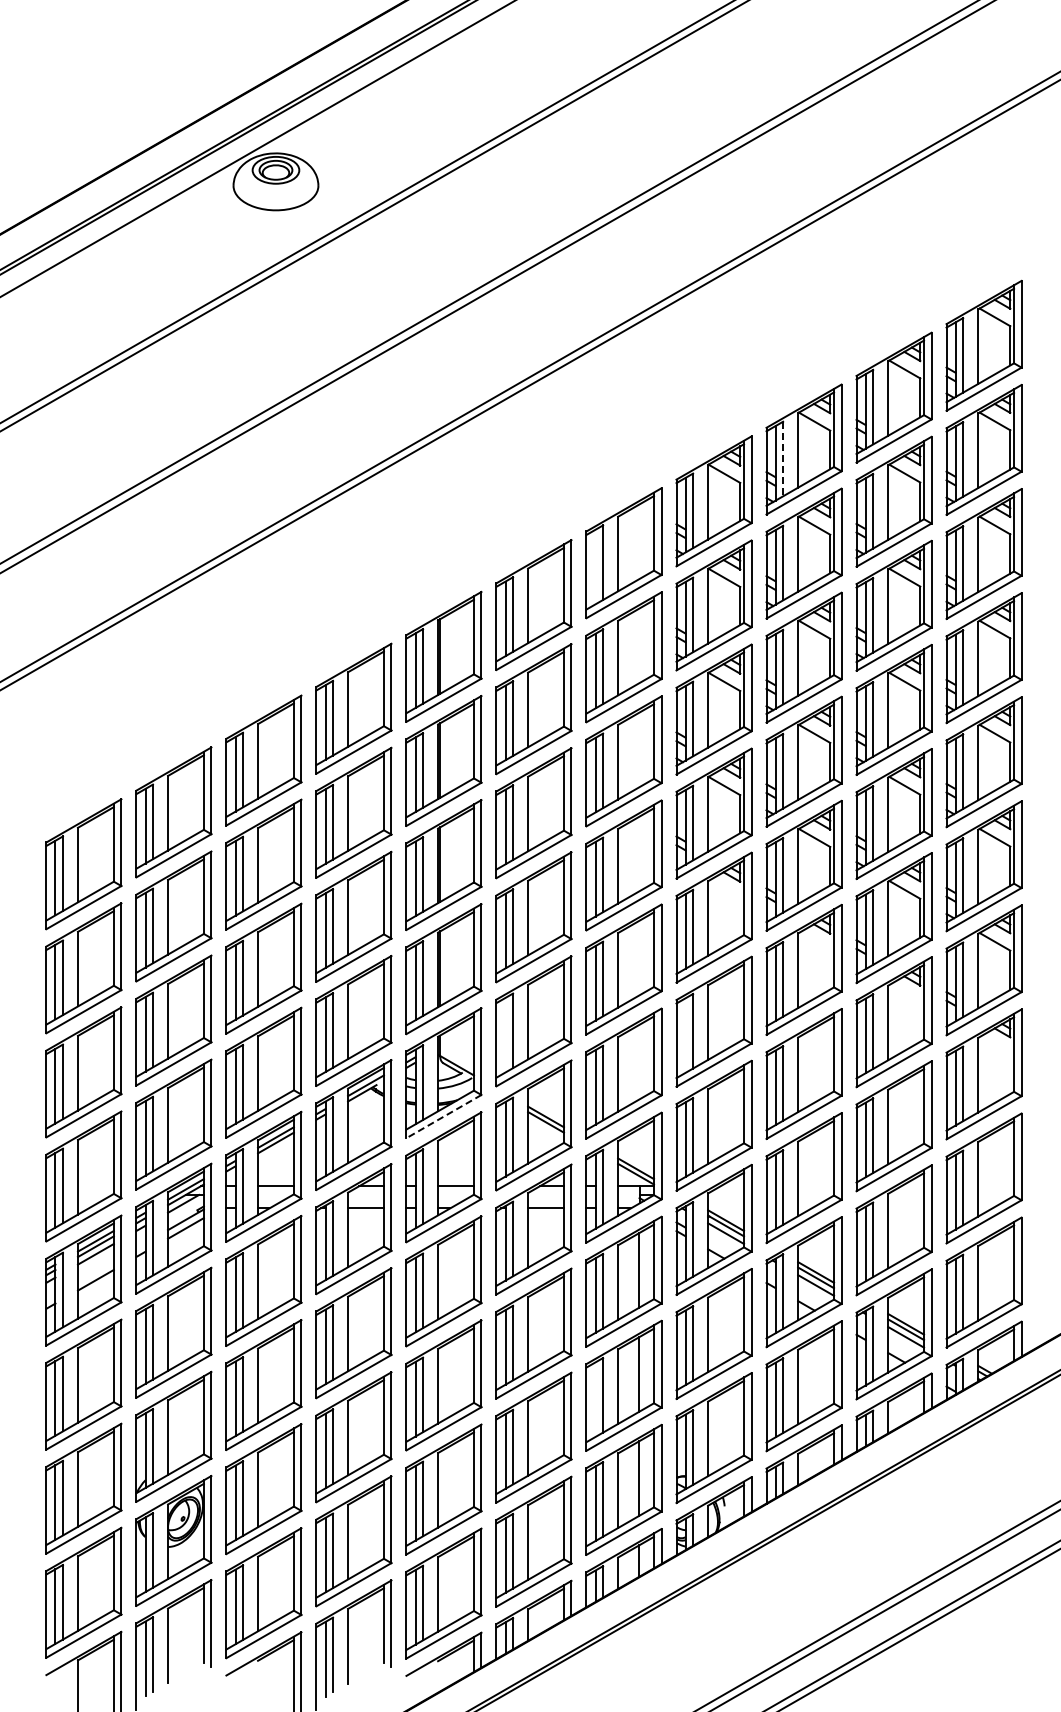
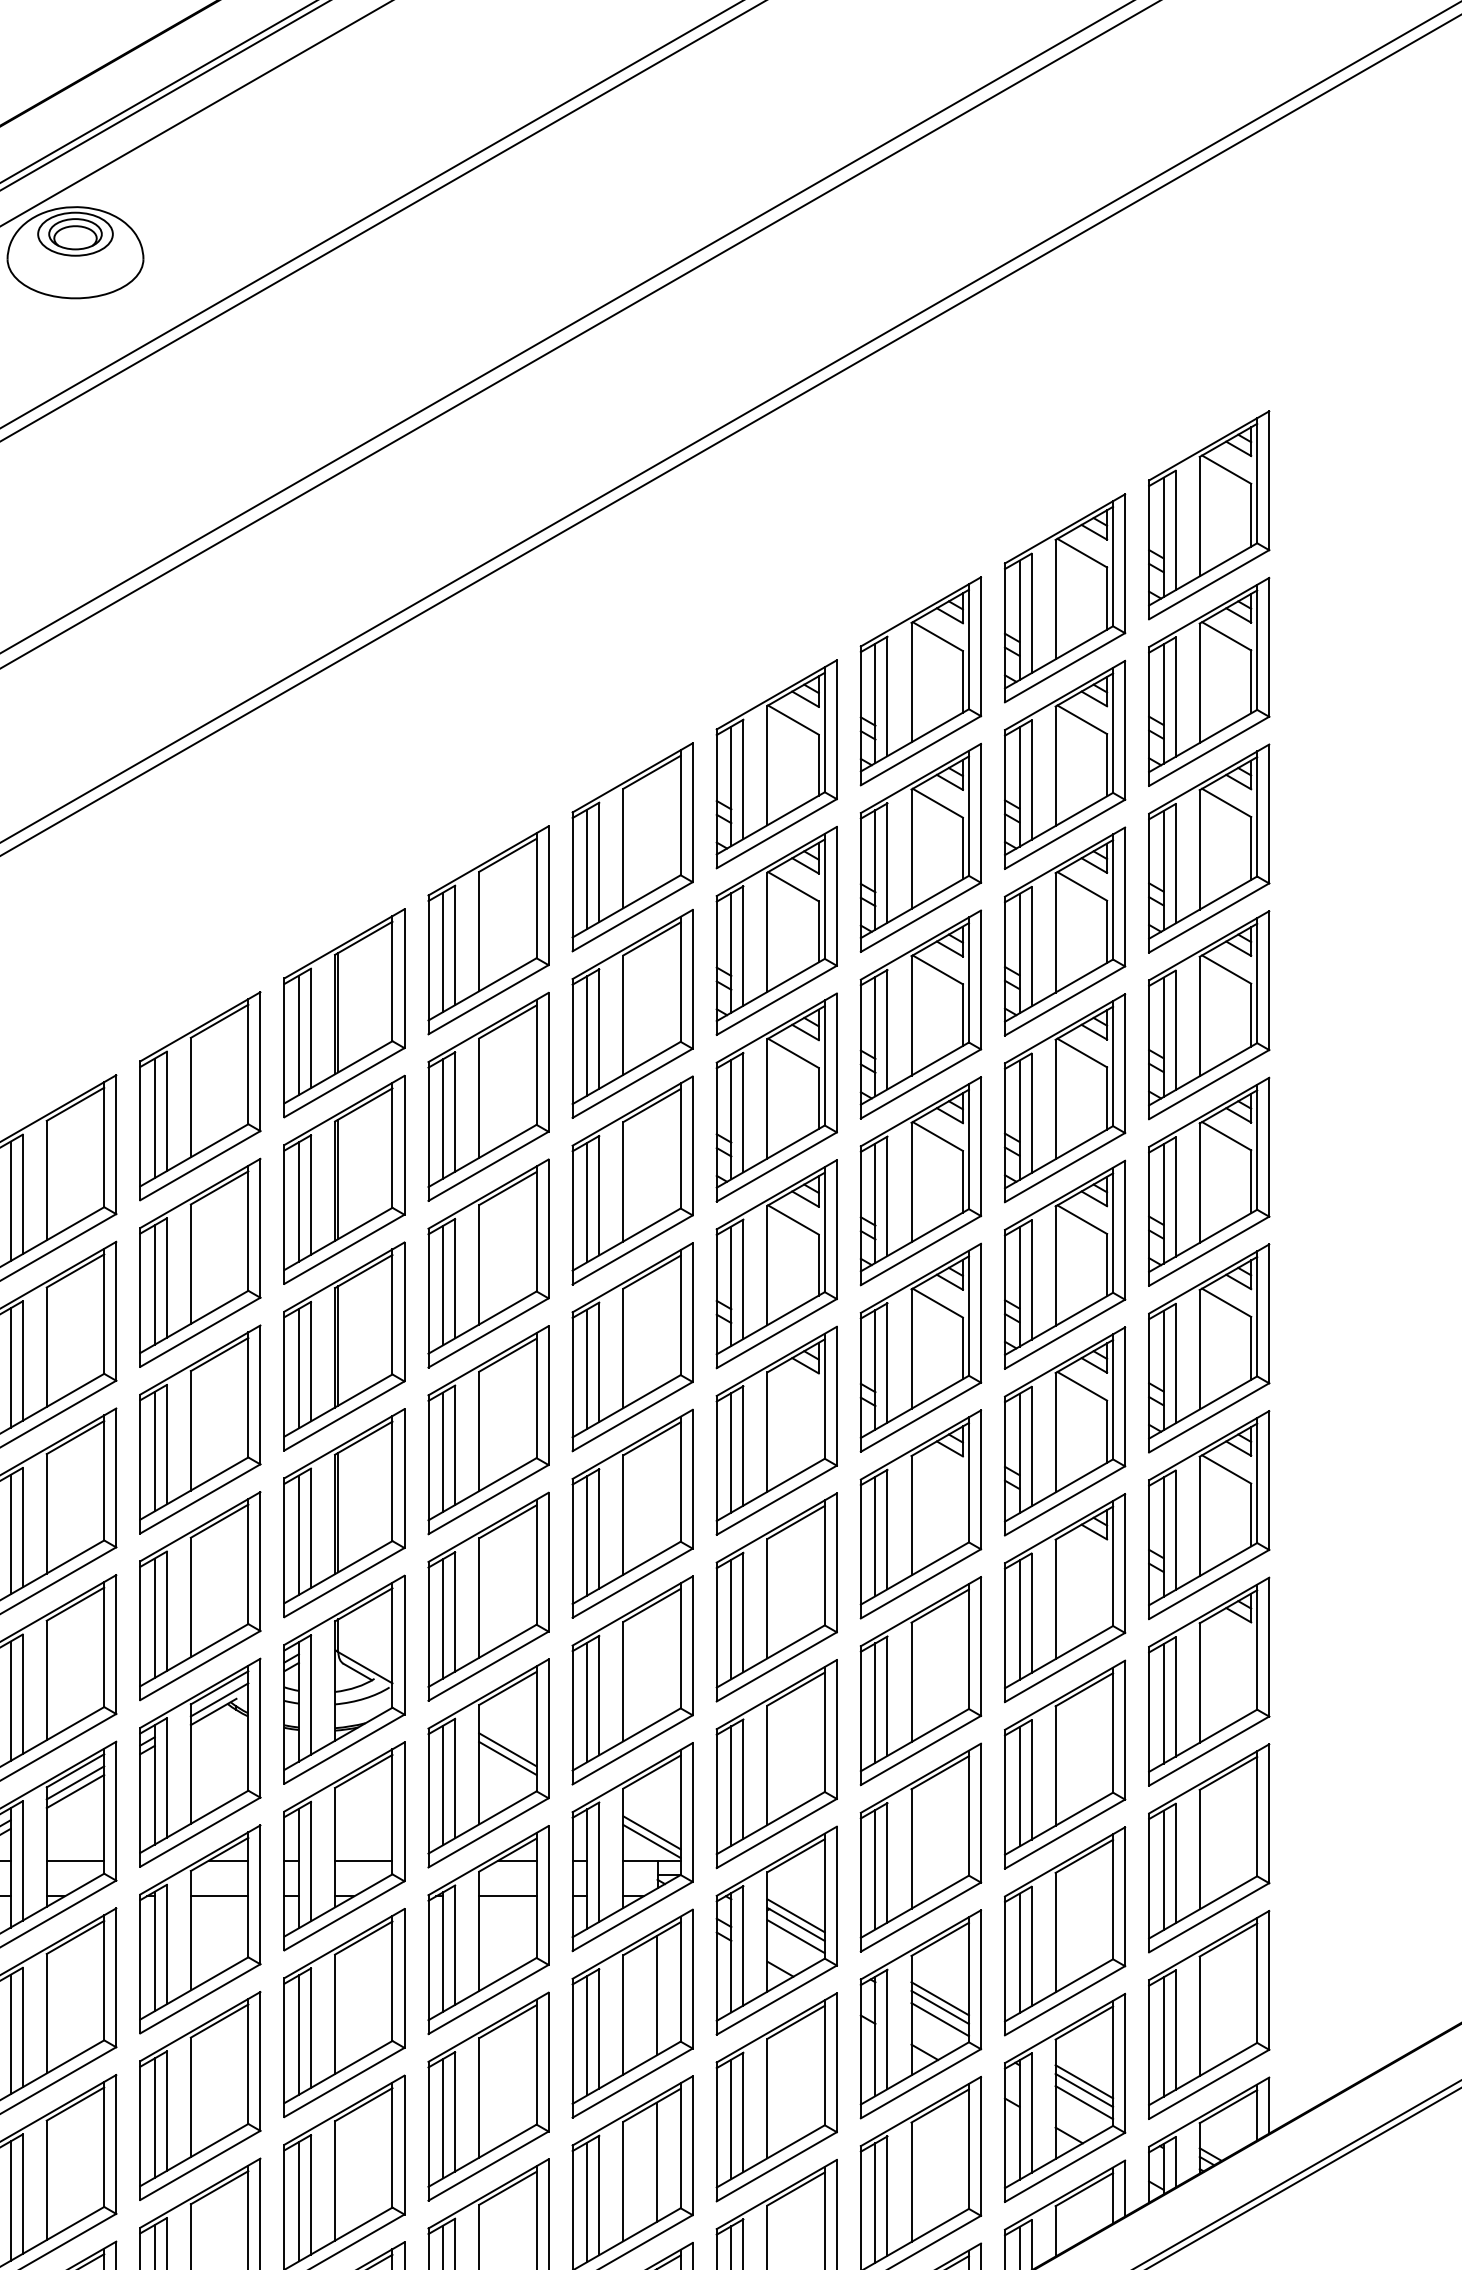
line: (783, 459) -> (888, 697), dashed -> solid
line: (595, 566) -> (587, 868), added
line: (505, 1034) -> (442, 1617), added
line: (685, 1035) -> (731, 1619), added
line: (443, 1116) -> (343, 1749), dashed -> solid
line: (595, 1399) -> (587, 2202), added

